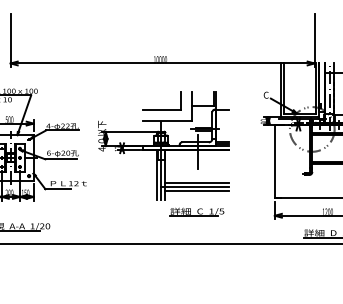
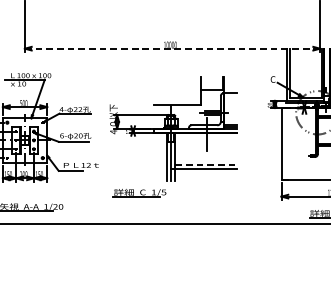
line: (162, 63) -> (172, 48), solid -> dashed
part: (161, 109) -> (171, 93), removed
line: (197, 182) -> (206, 164), solid -> dashed
line: (196, 190) -> (205, 172), removed
part: (196, 211) -> (139, 192), moved

